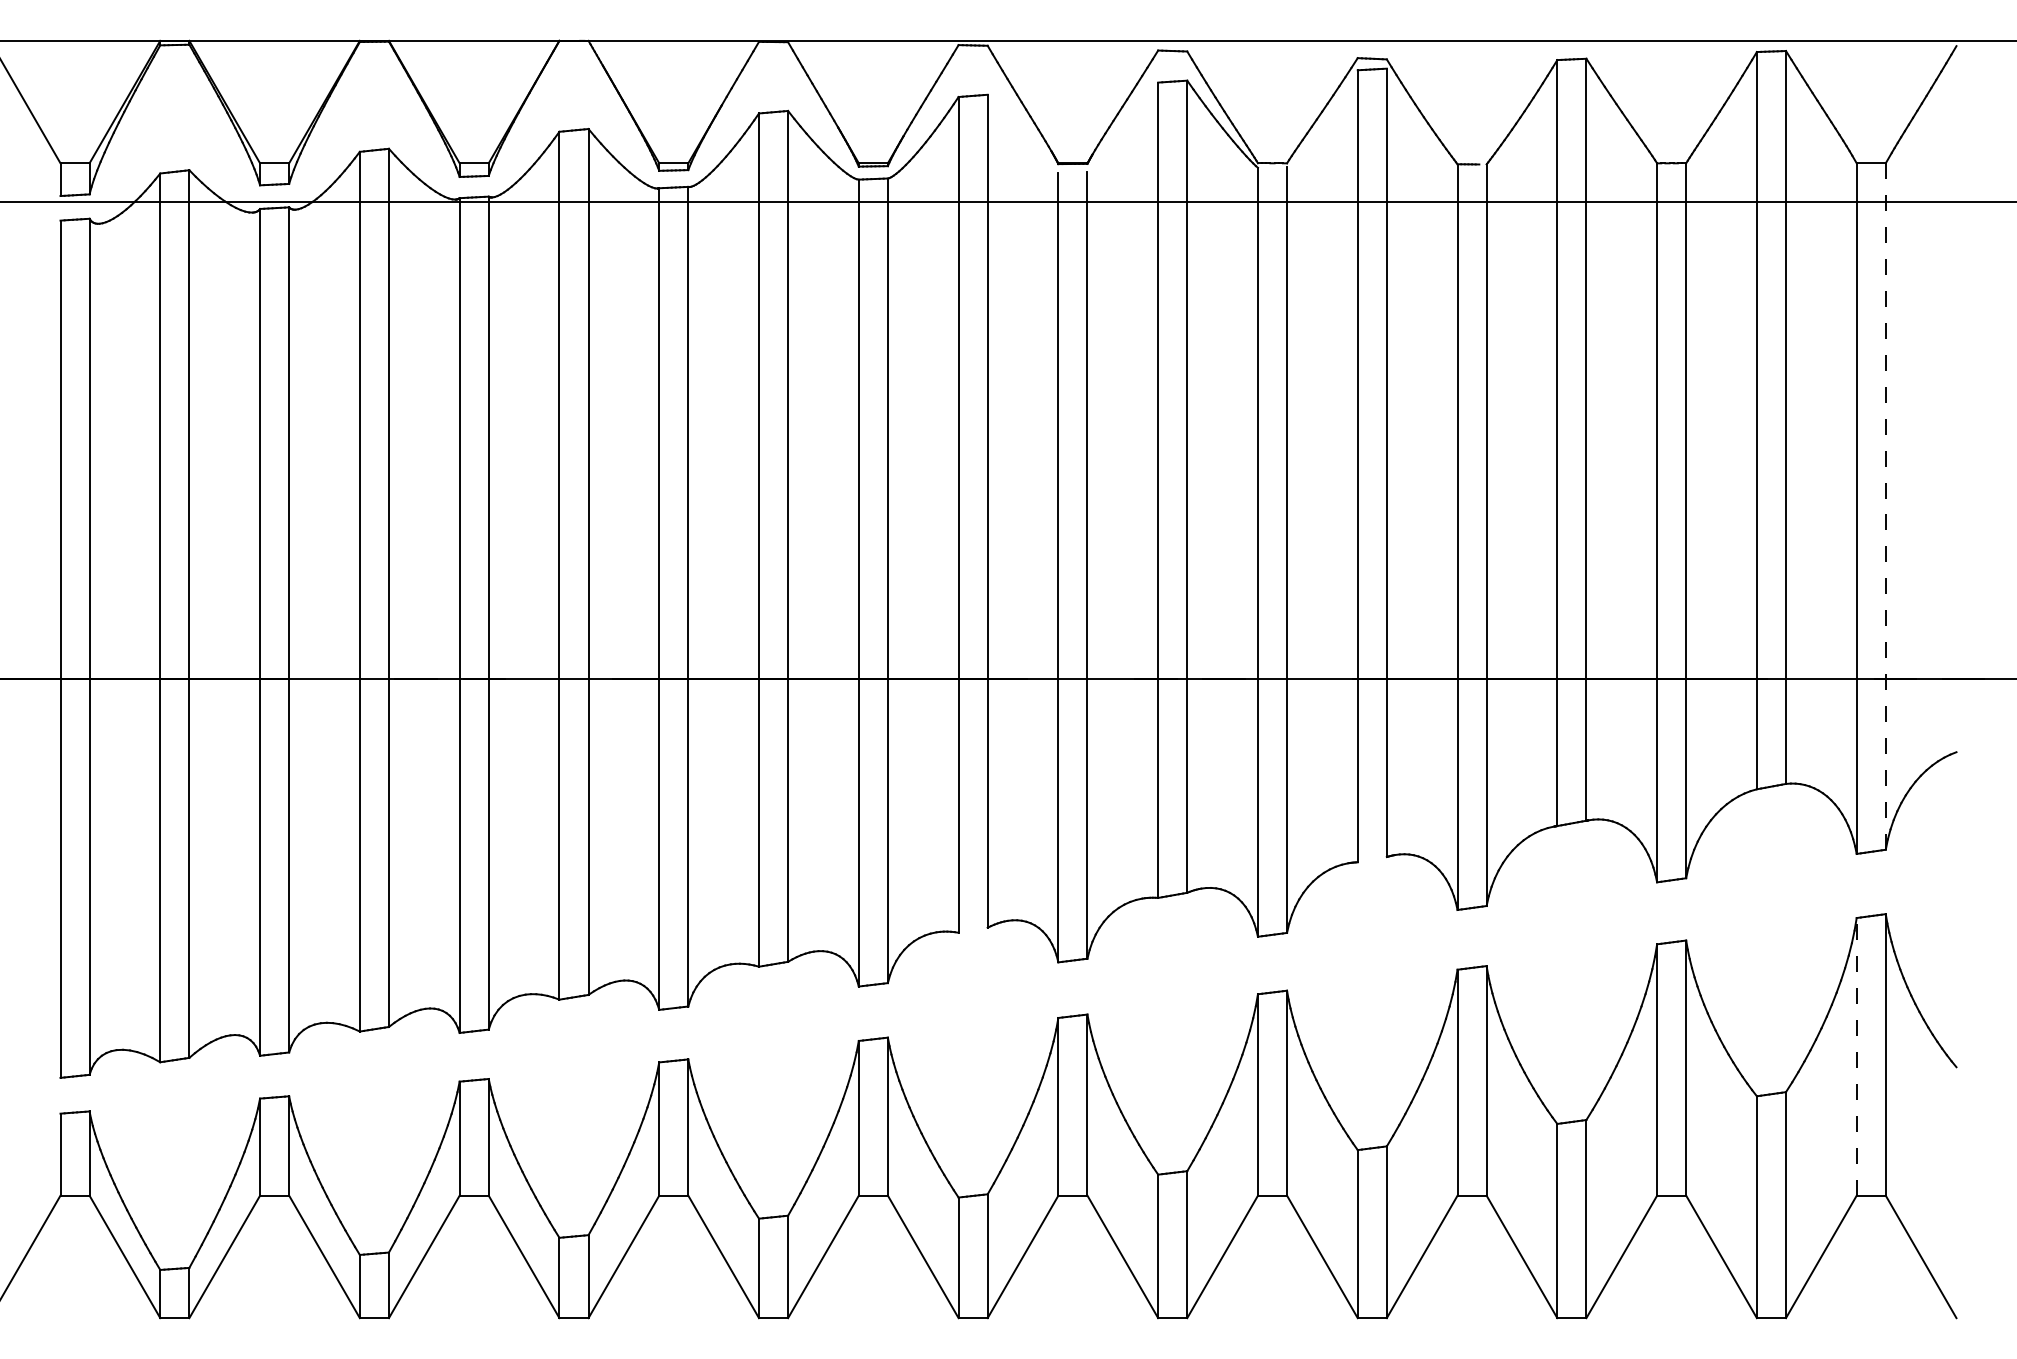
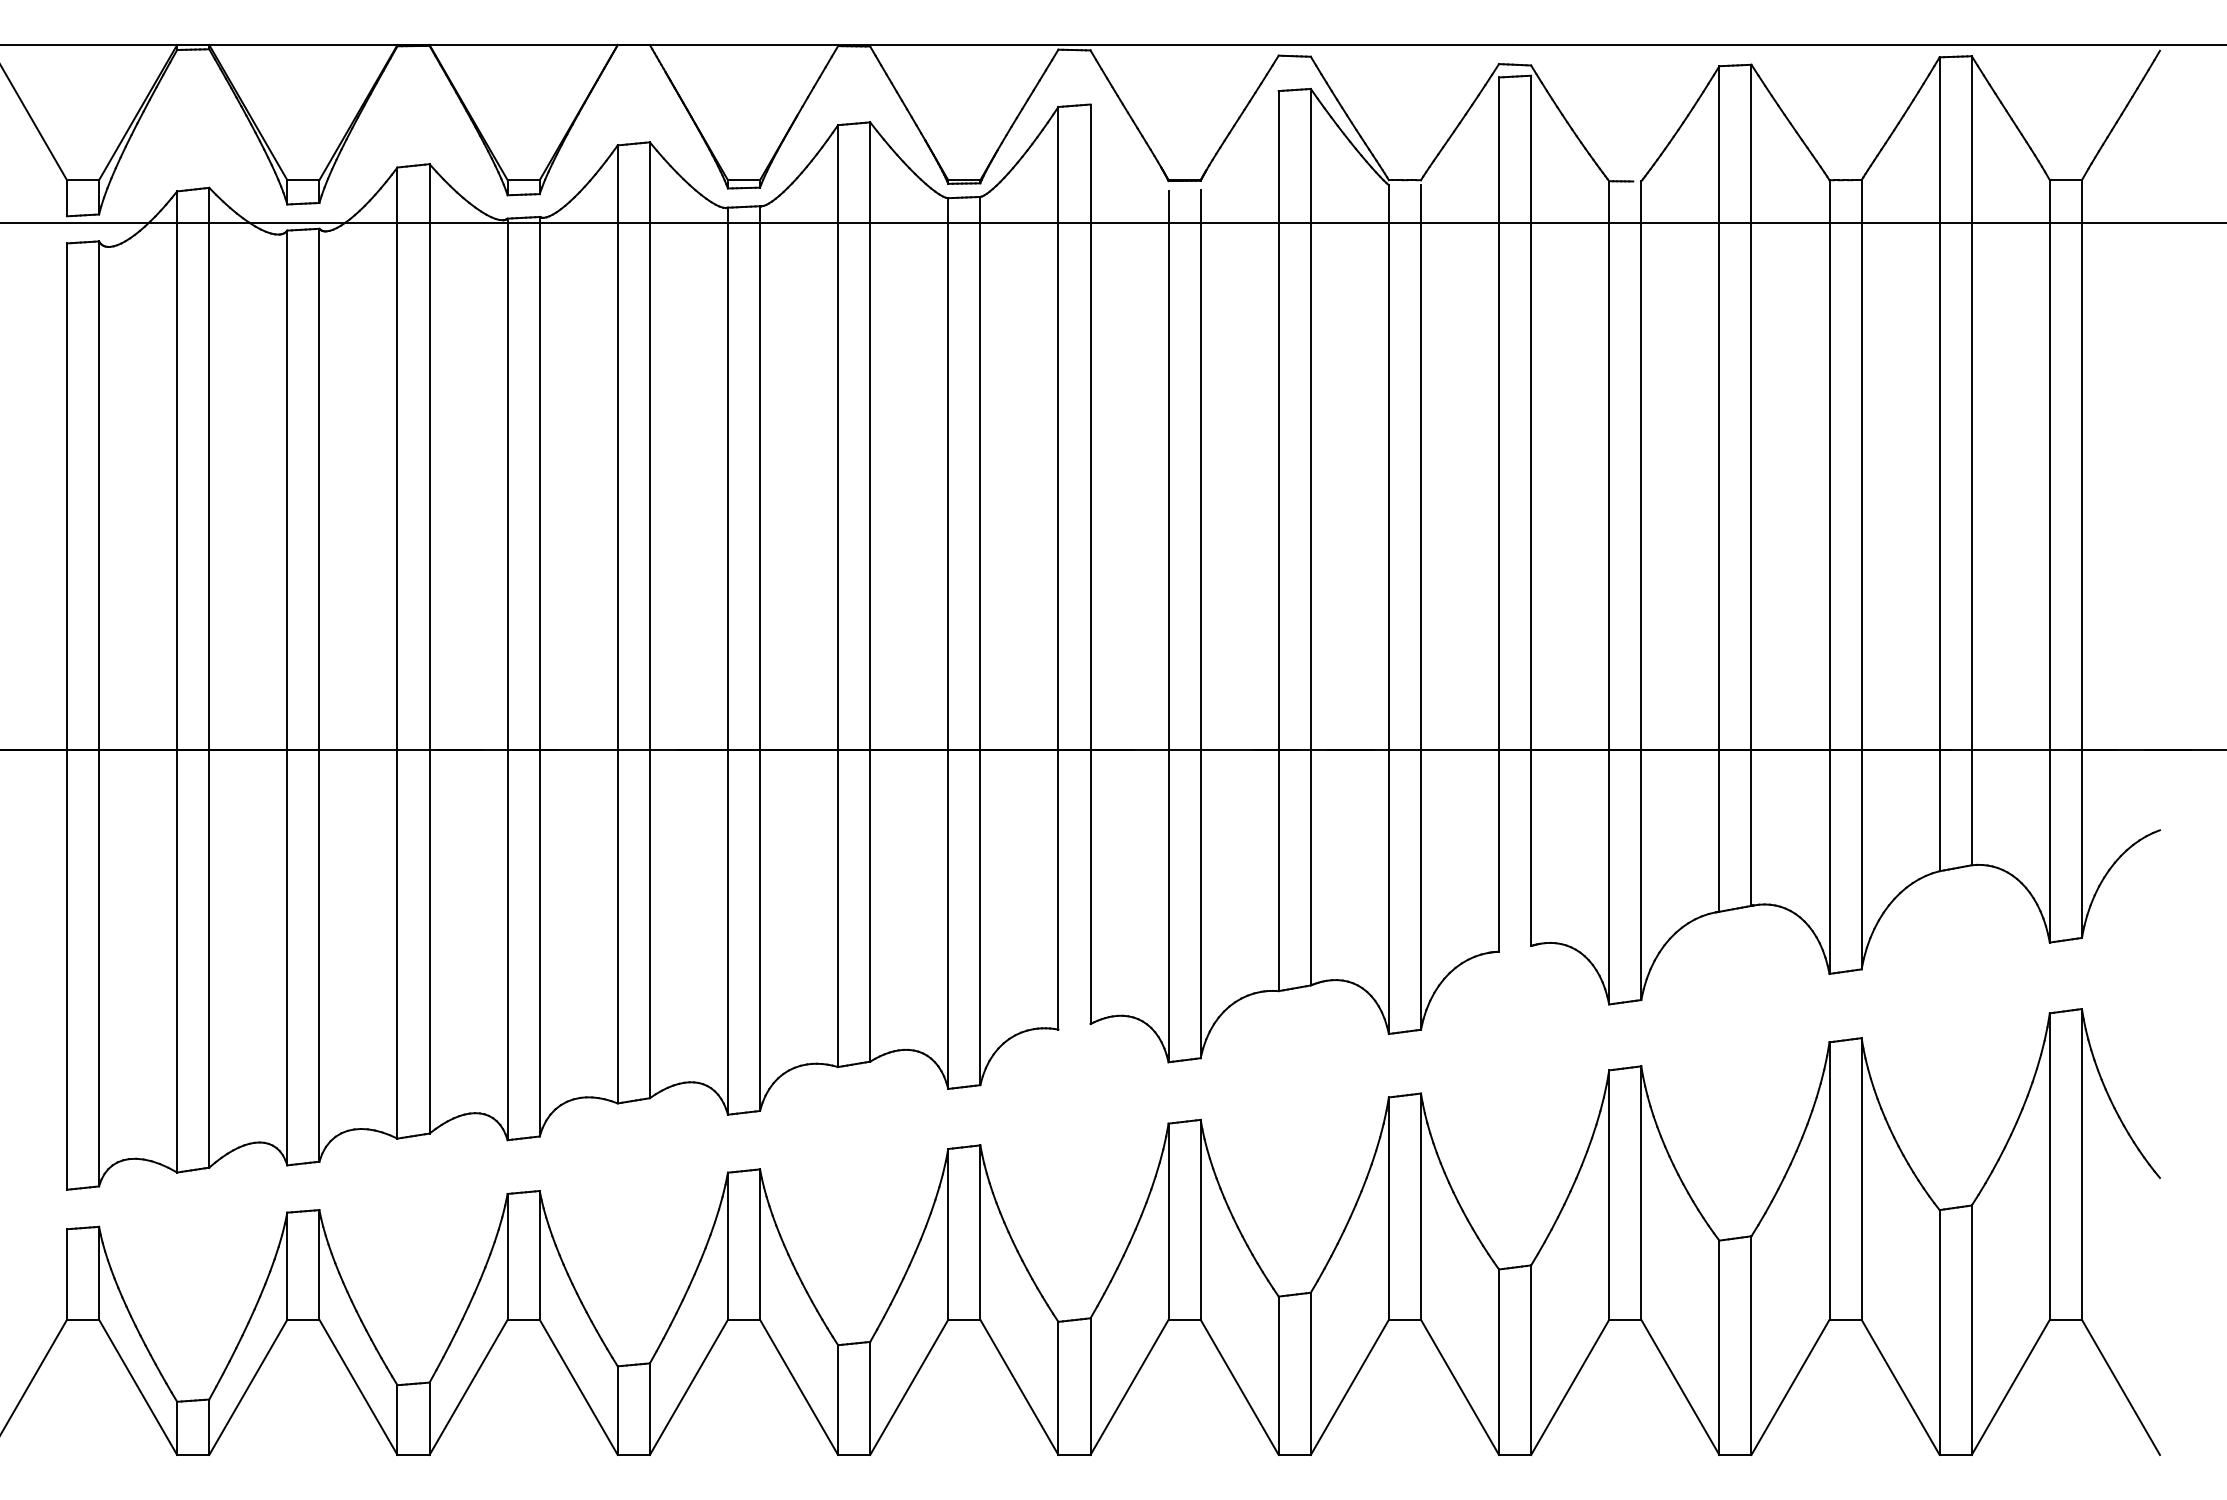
line: (1885, 506) -> (2081, 559), dashed -> solid
line: (1856, 1056) -> (2049, 1166), dashed -> solid

